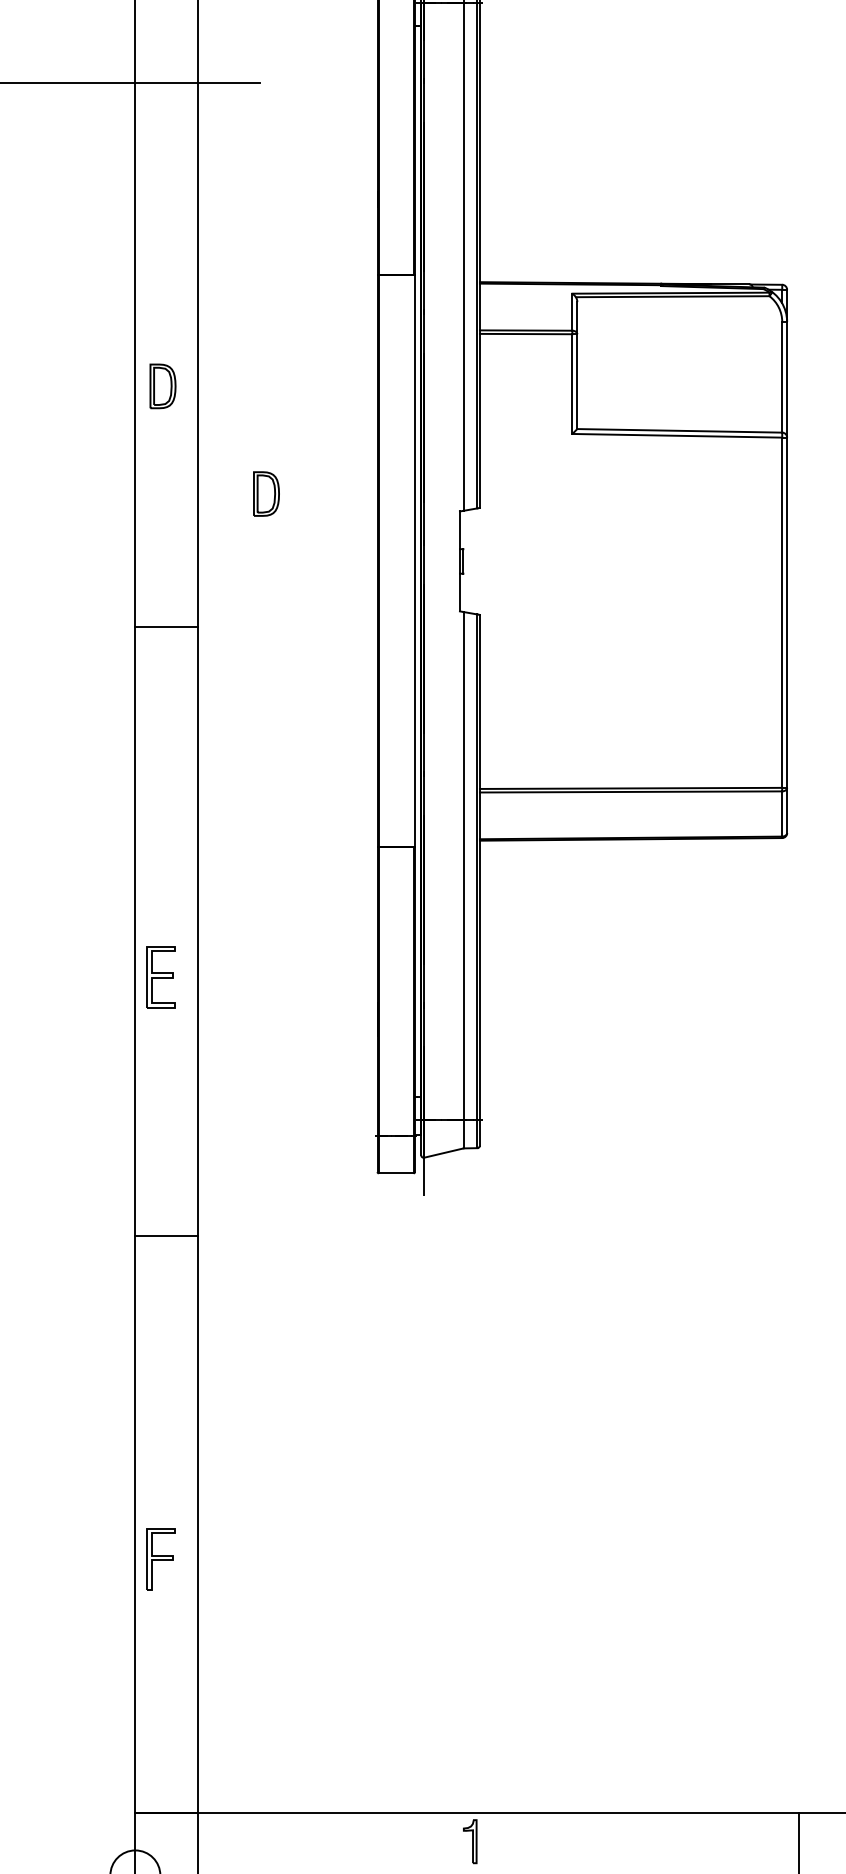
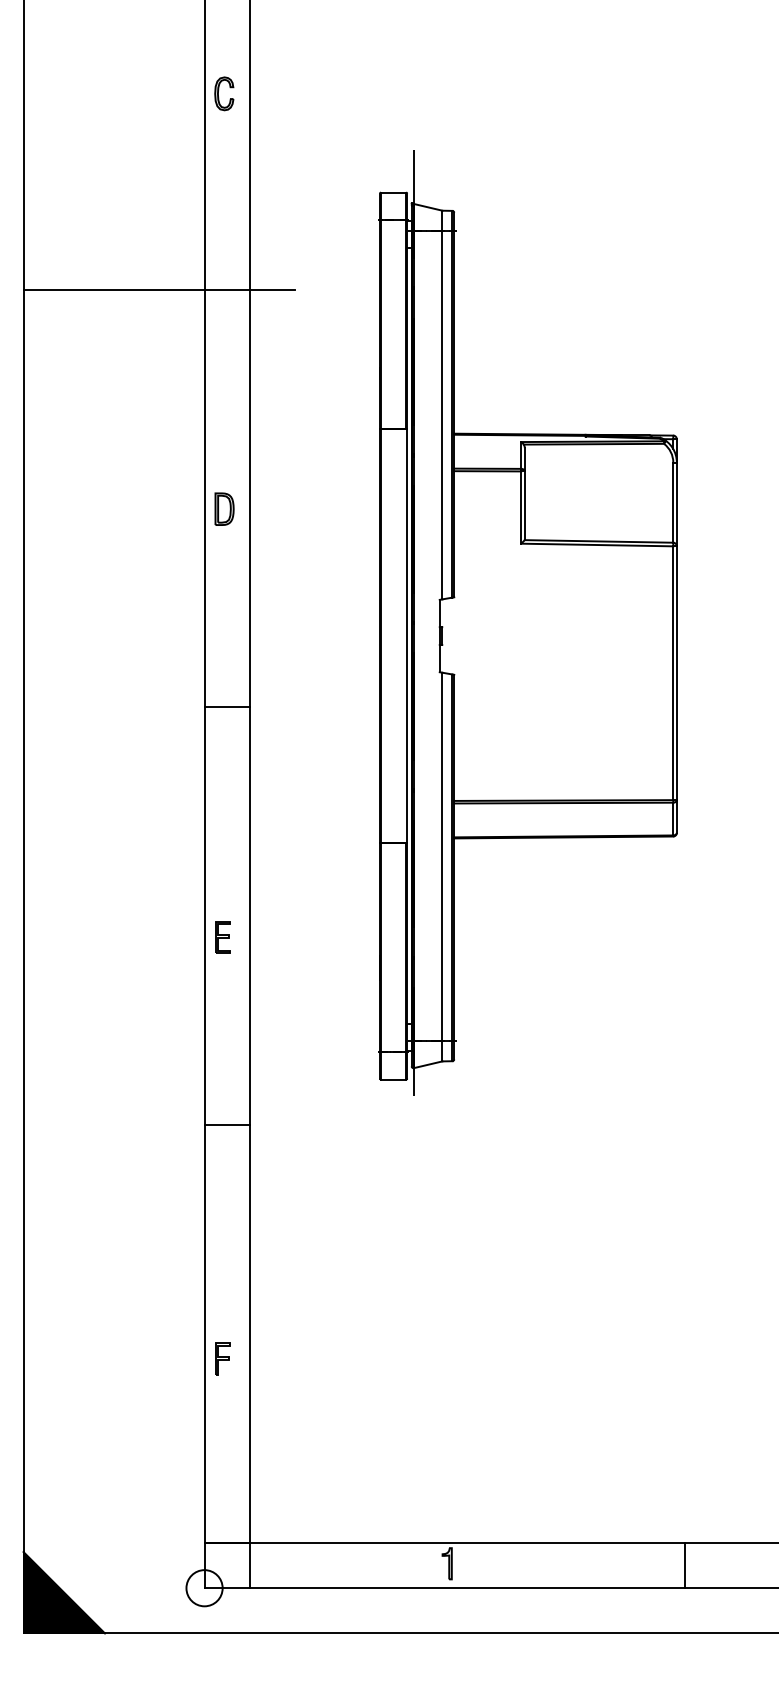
part: (266, 493) -> (299, 586), removed
line: (165, 626) -> (226, 707), moved
part: (160, 977) -> (222, 937), size x0.71
part: (160, 1558) -> (222, 1358), size x0.71

